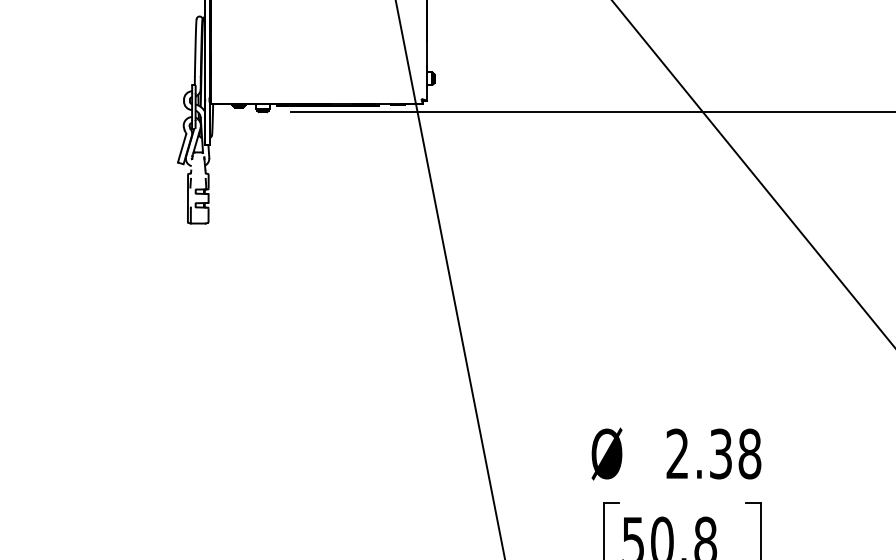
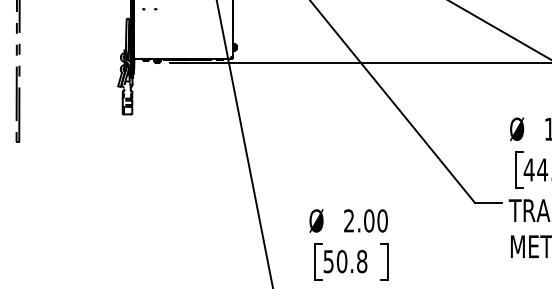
text: (734, 453) -> (375, 220), 2.38 -> 2.00

